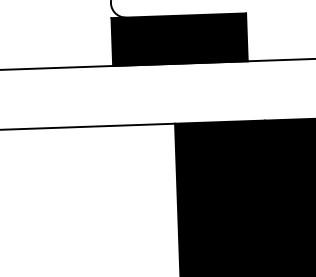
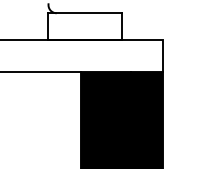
fill: (179, 39) -> (85, 26), removed

